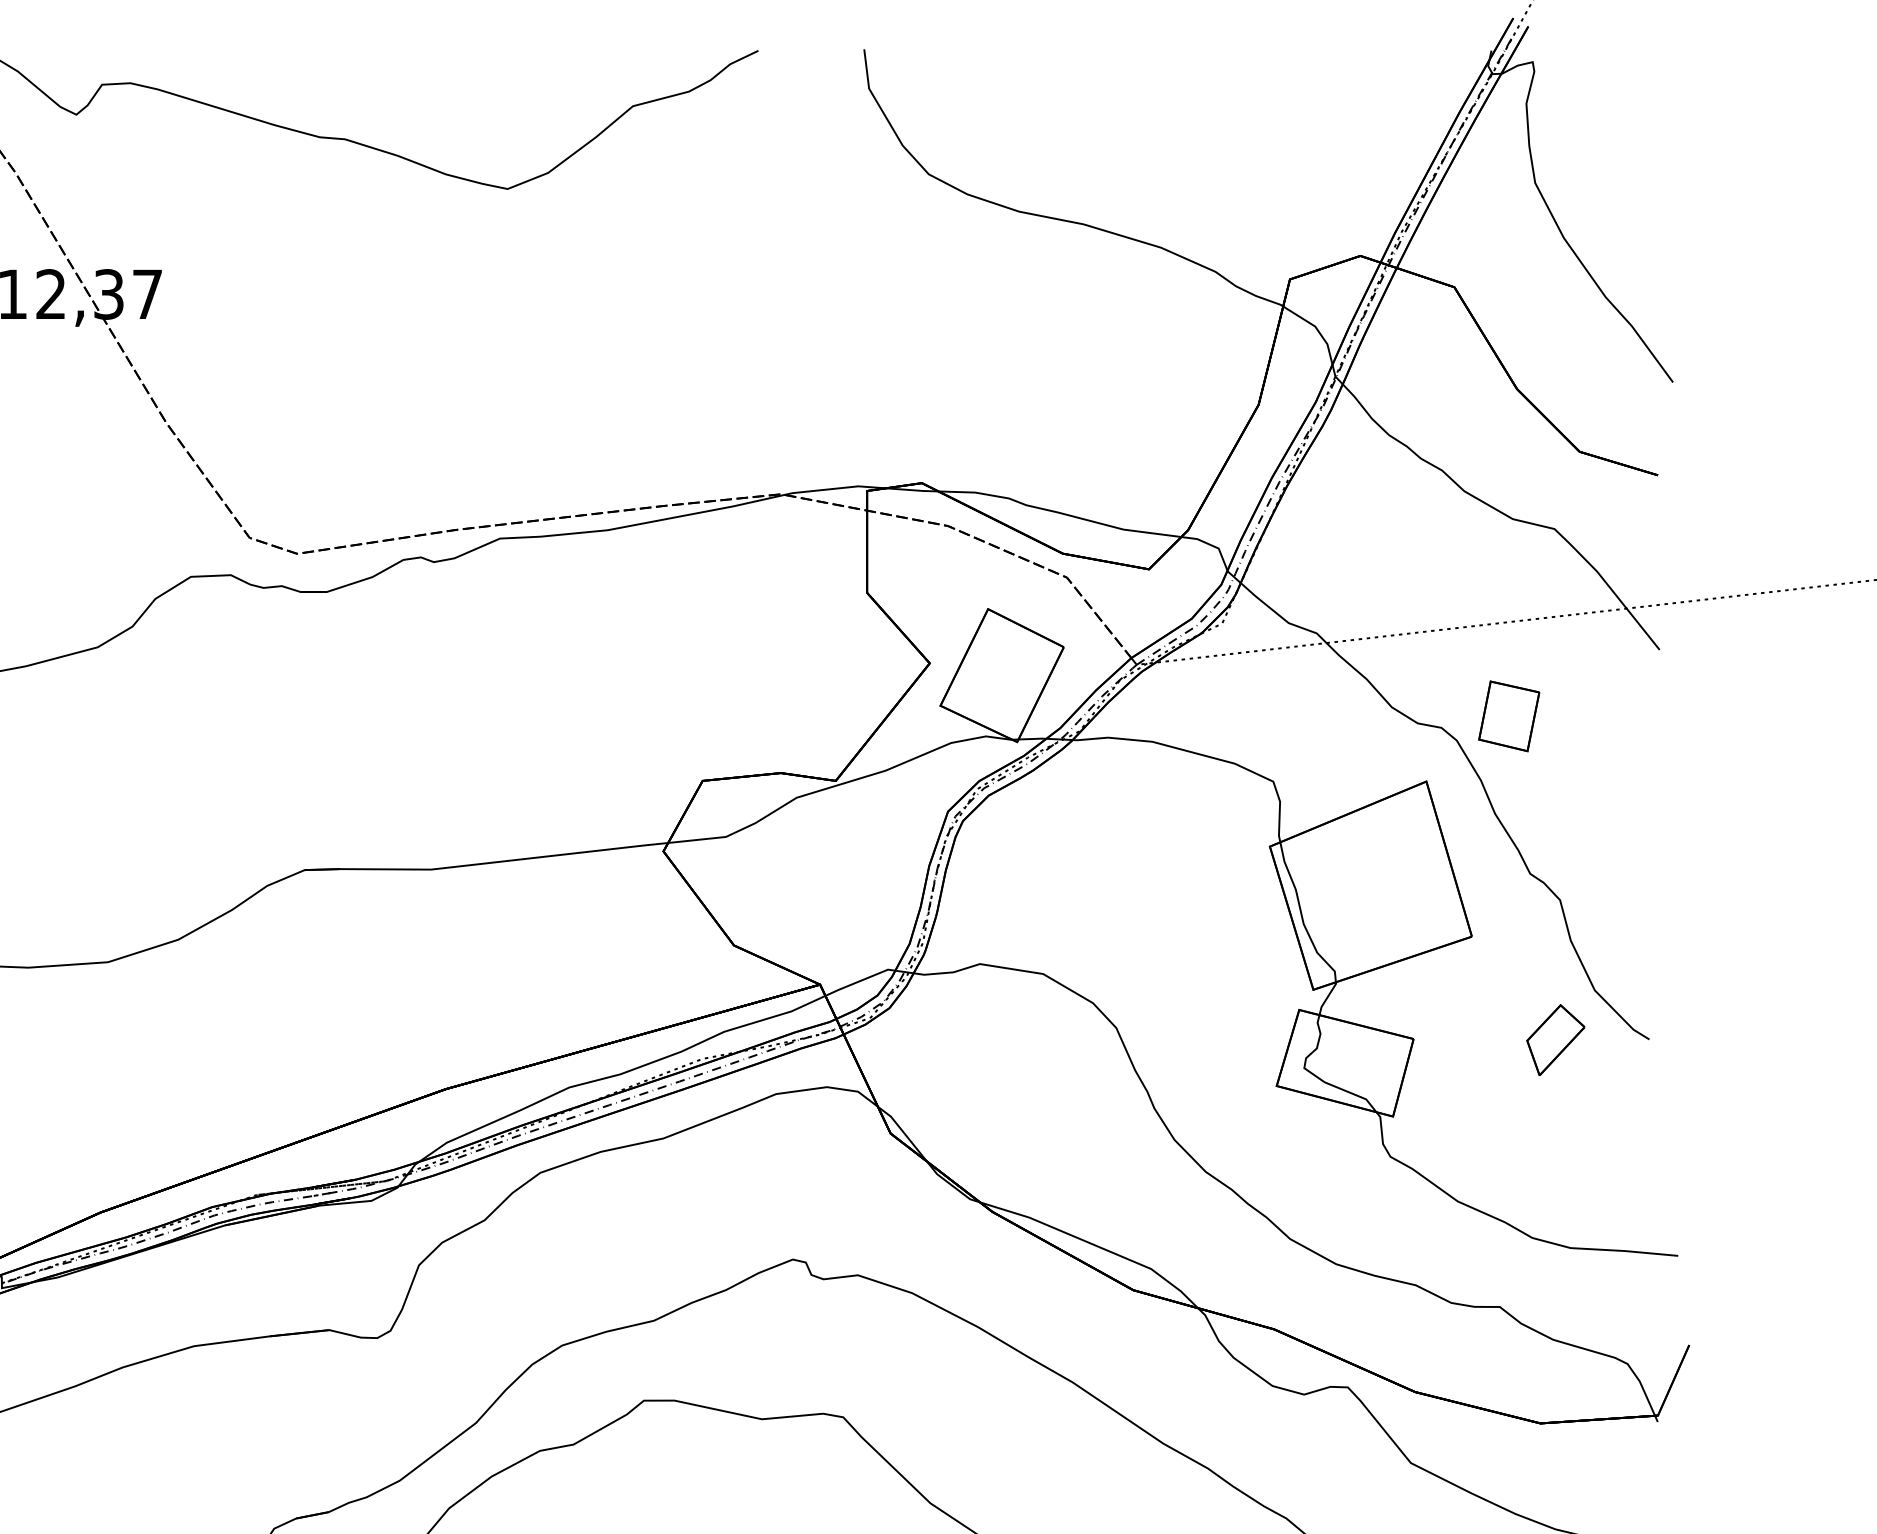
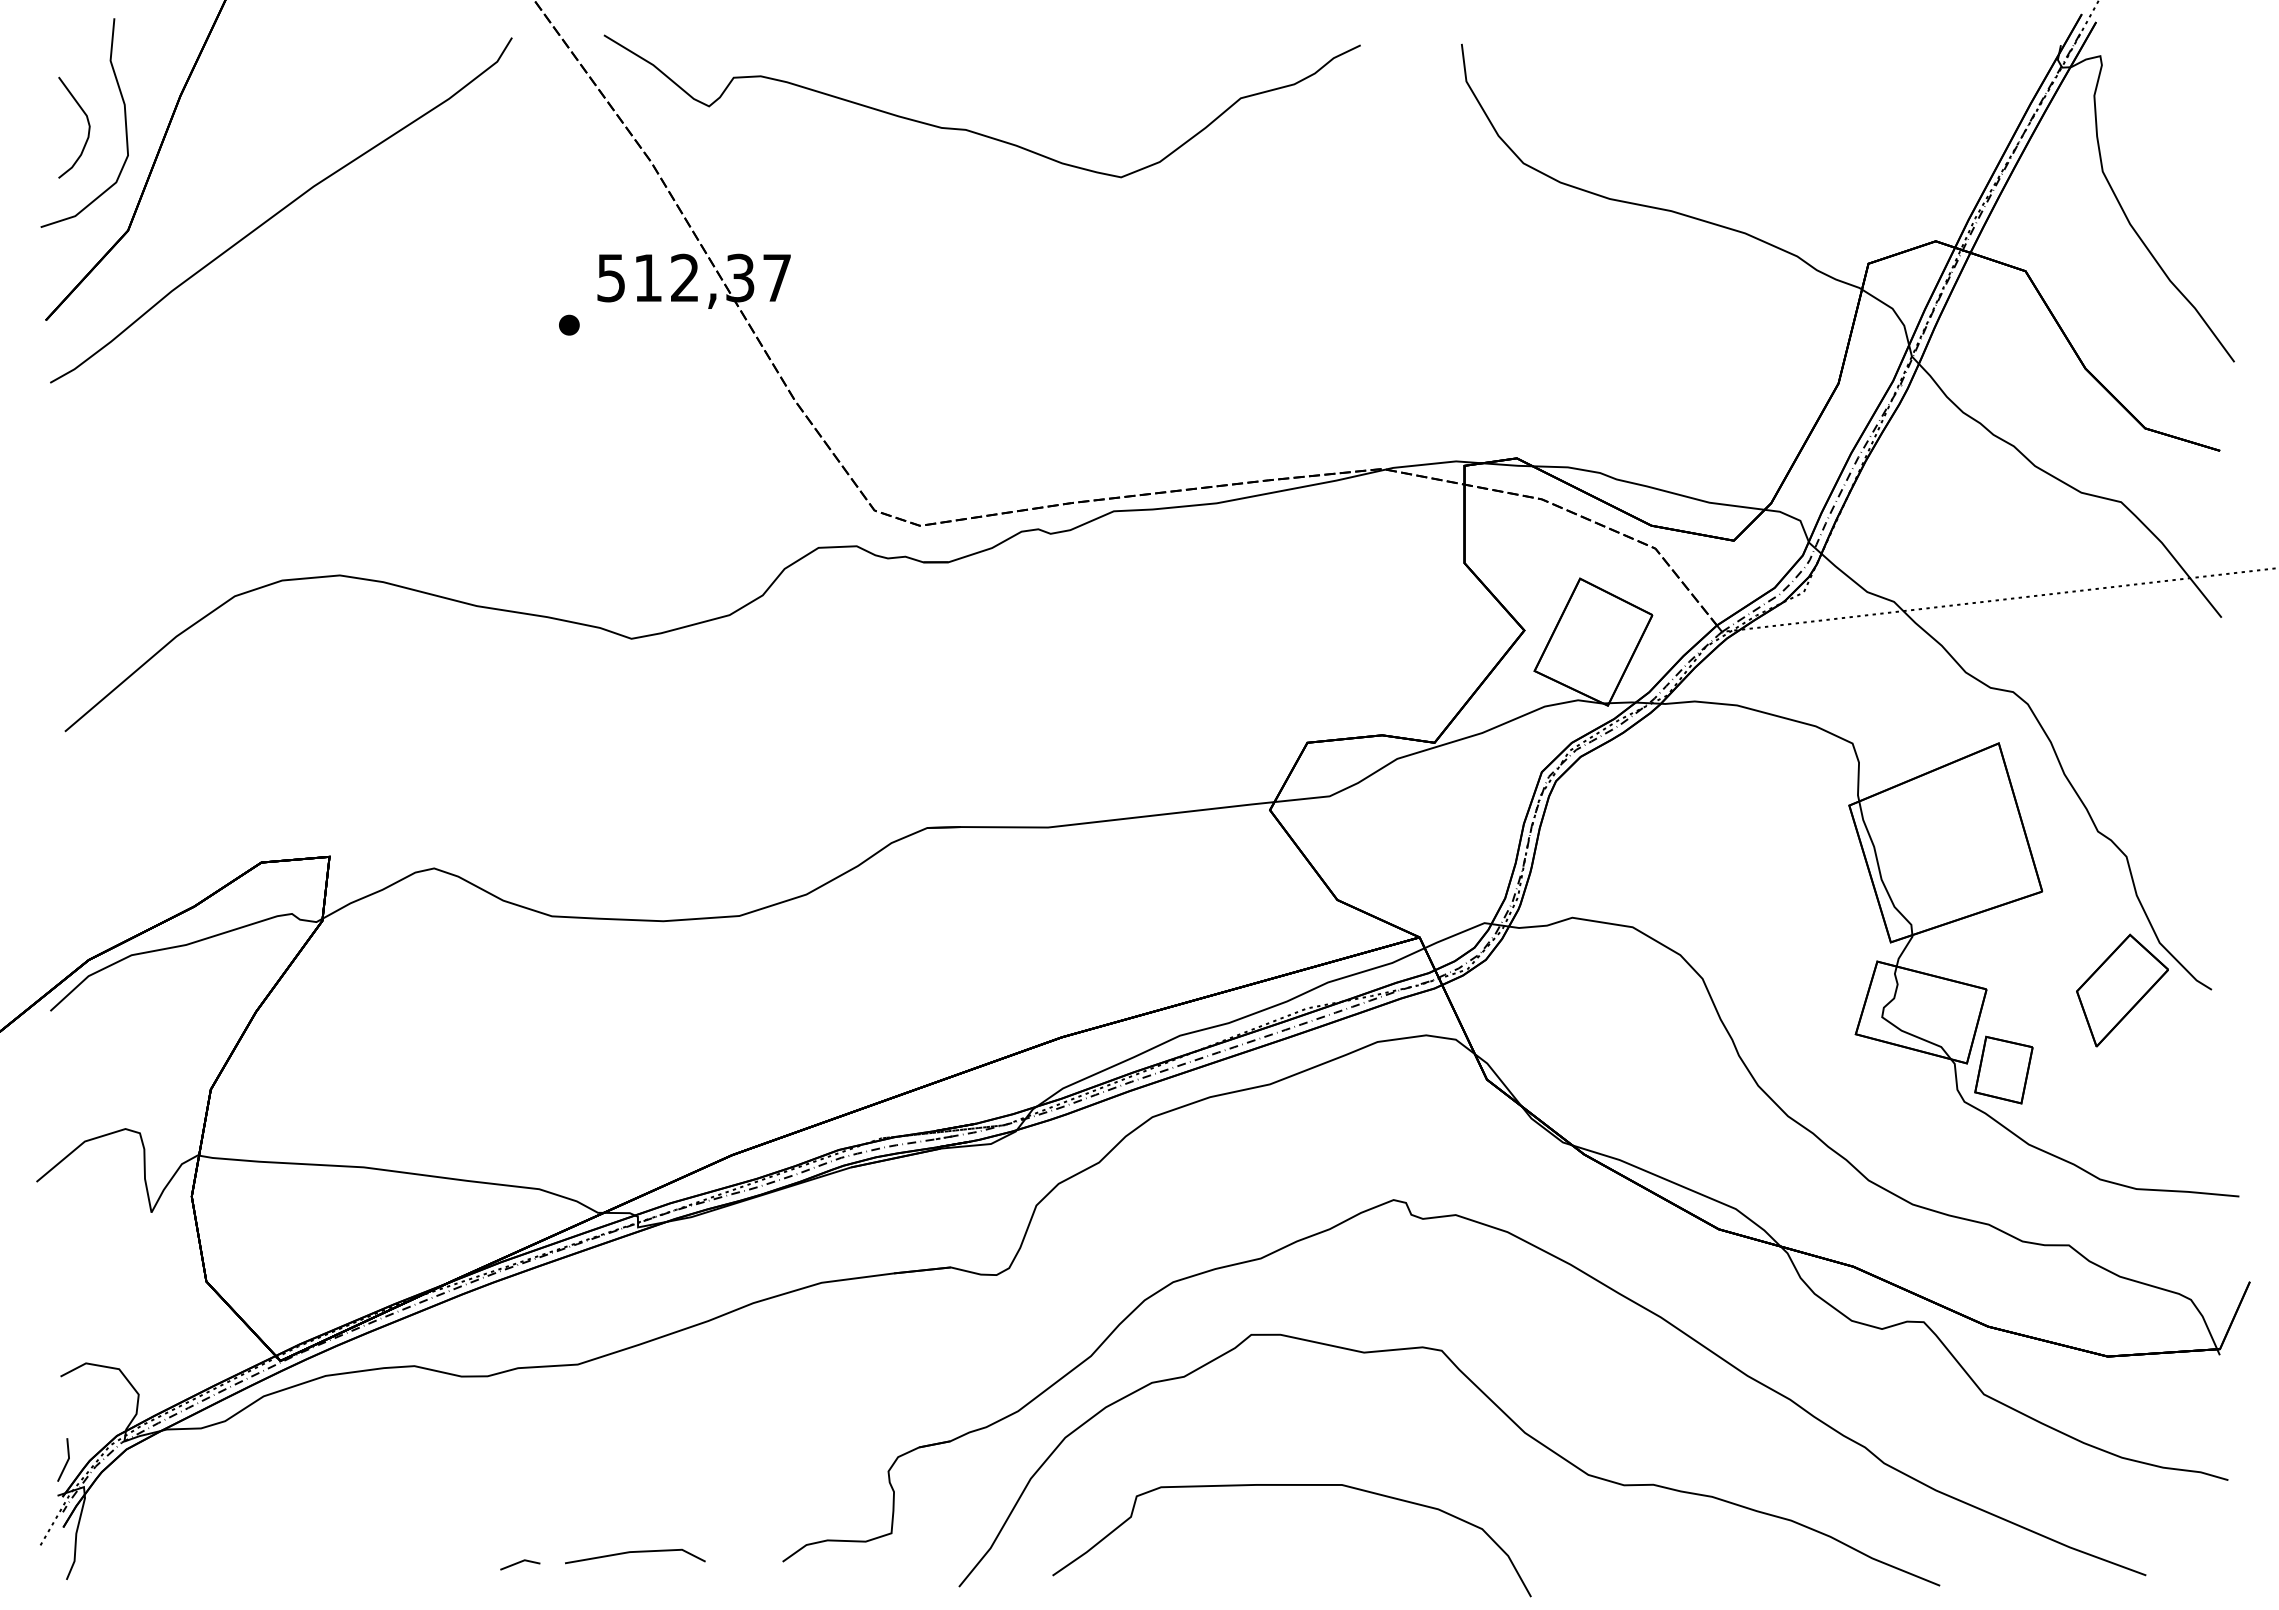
part: (1508, 715) -> (2003, 1069), moved
part: (1555, 1040) -> (2122, 990), size x1.67

